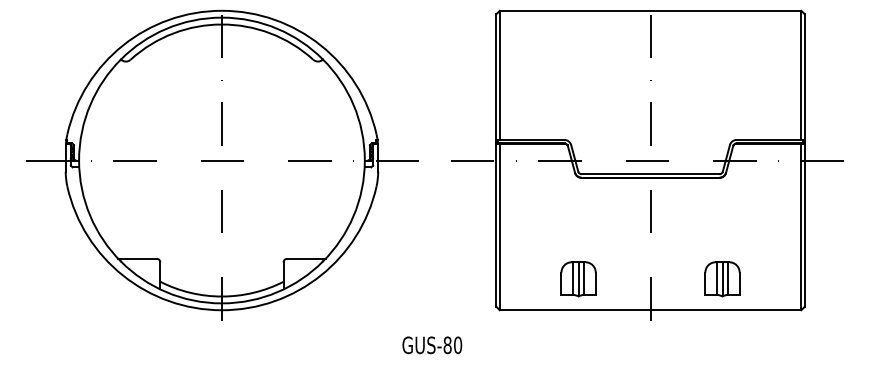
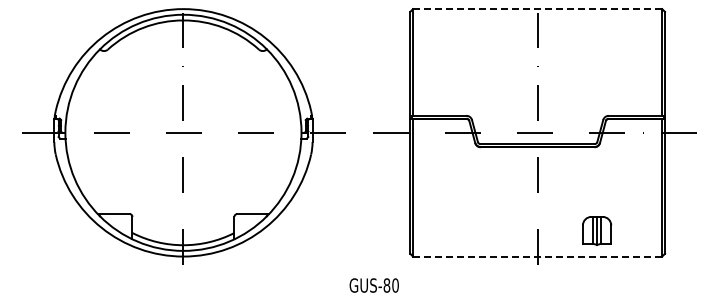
line: (650, 11) -> (537, 9), solid -> dashed
part: (579, 278) -> (478, 230), removed
line: (650, 310) -> (537, 256), solid -> dashed
text: (431, 345) -> (373, 285), moved

